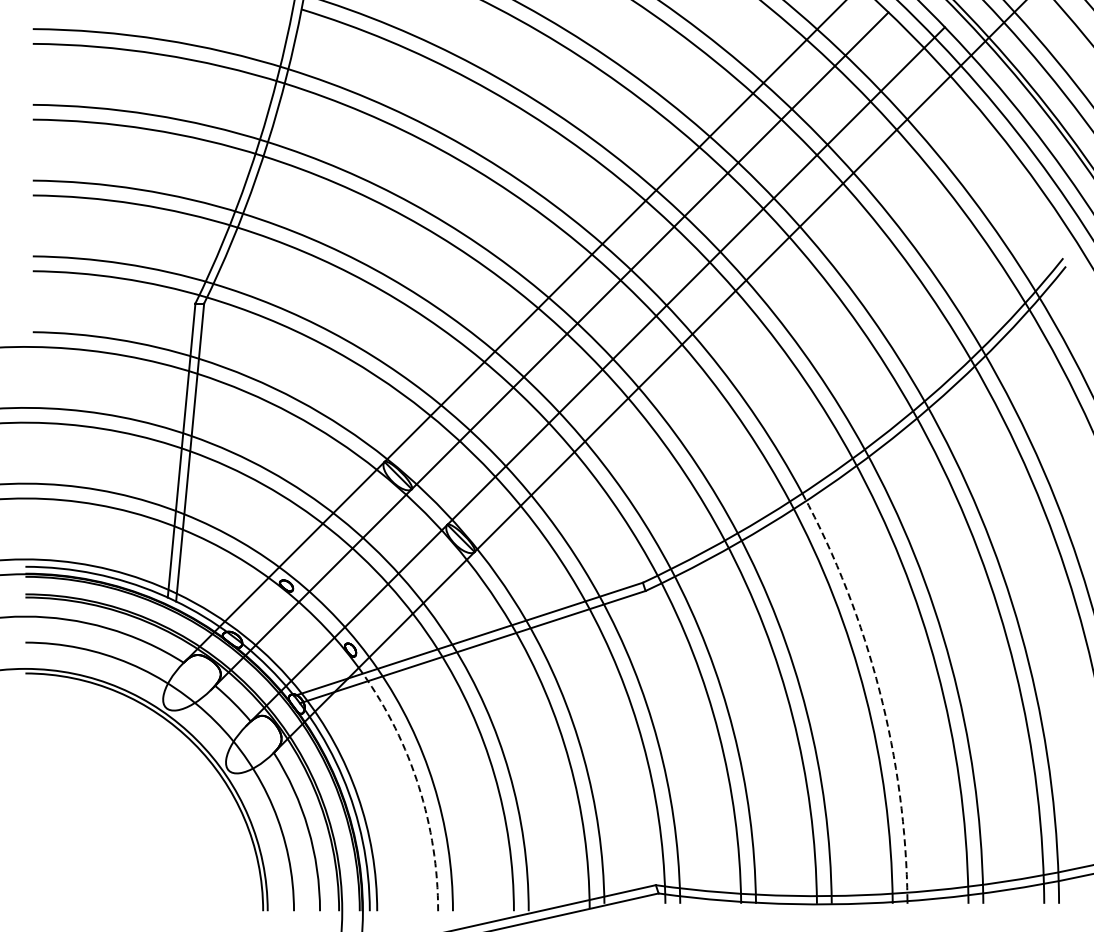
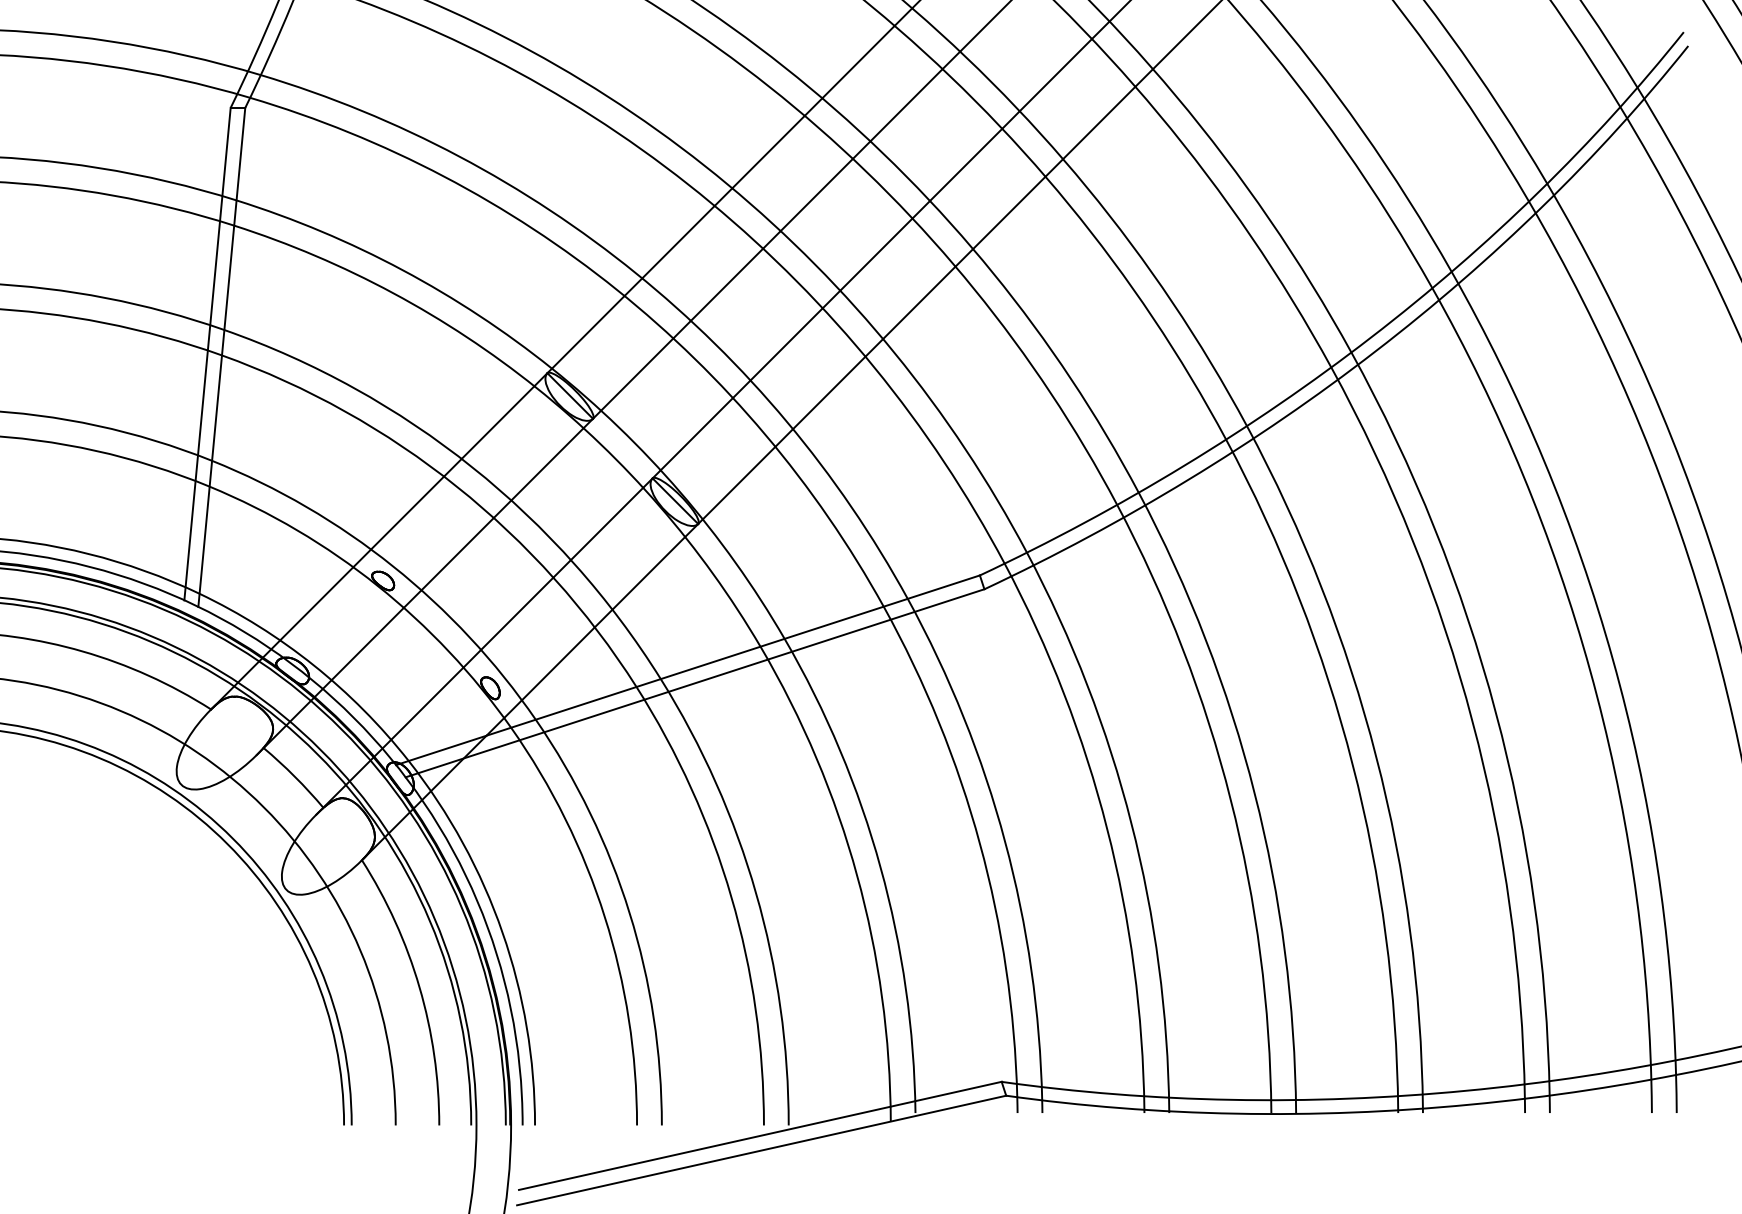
arc: (879, 690) -> (1376, 755), dashed -> solid
arc: (418, 786) -> (604, 916), dashed -> solid

